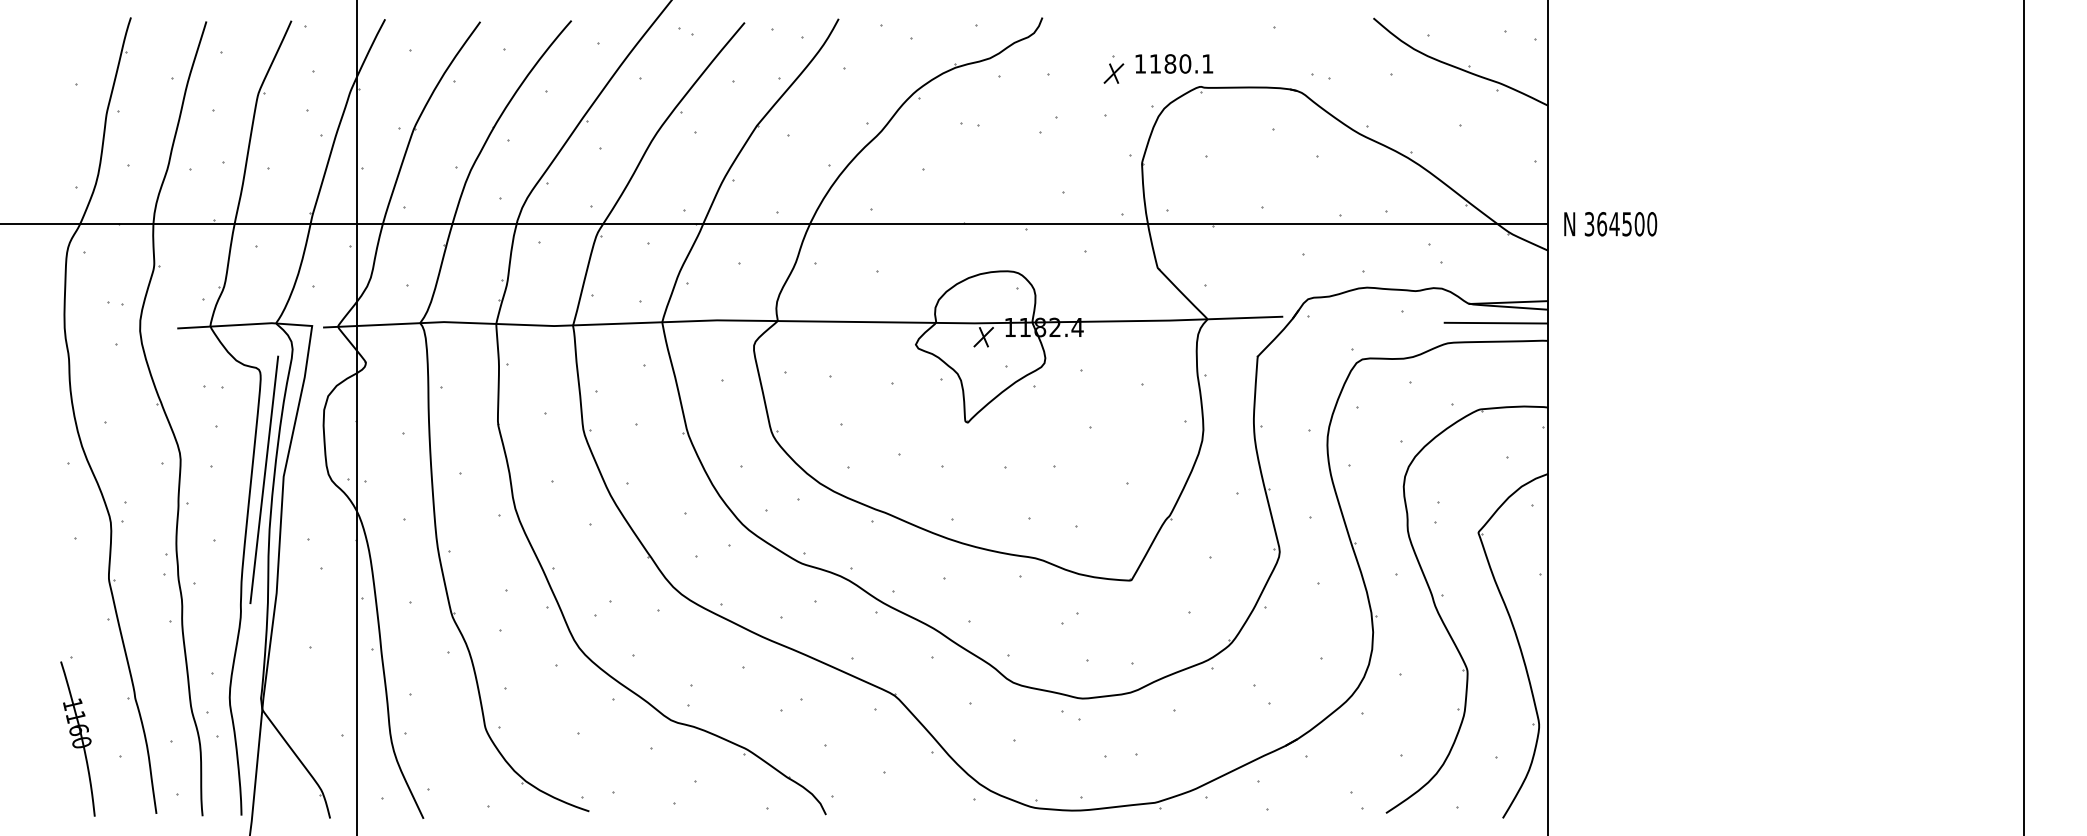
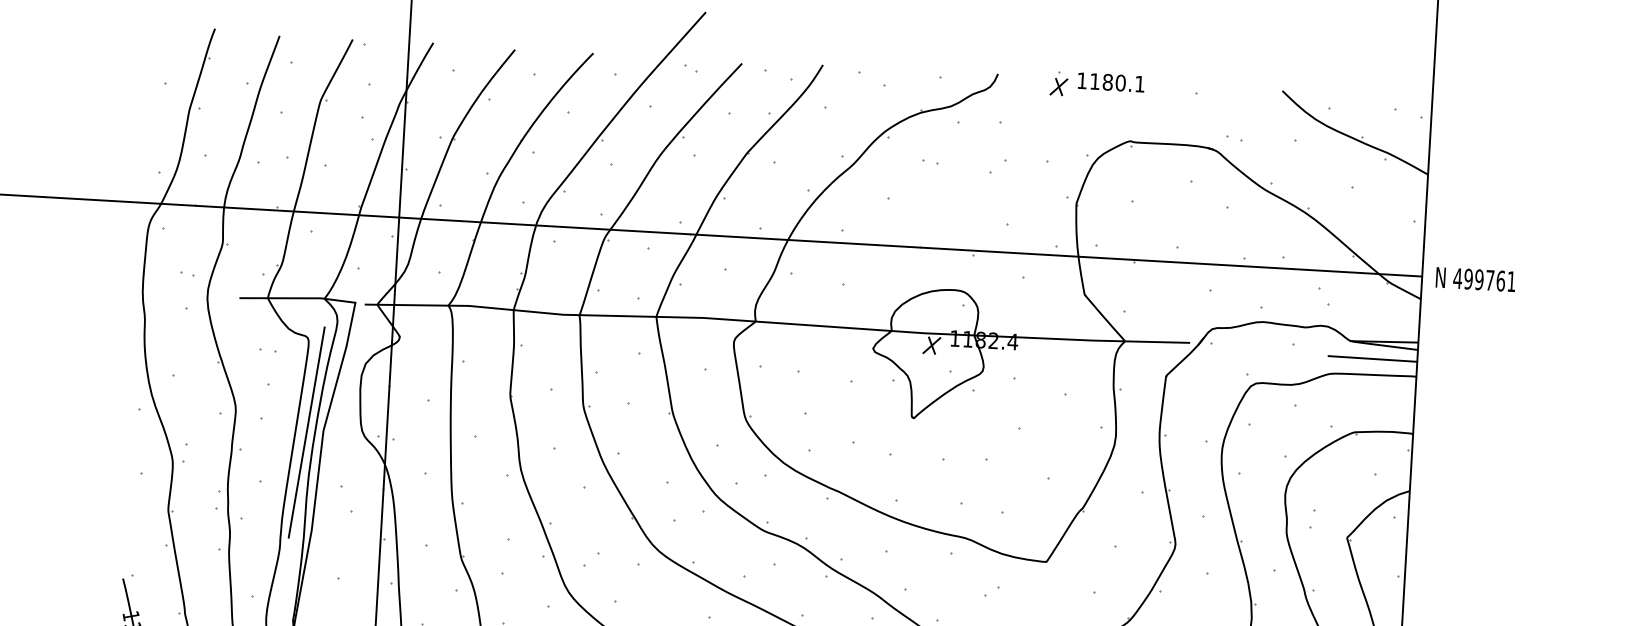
text: (1174, 63) -> (1111, 82), moved
part: (1113, 69) -> (1058, 83), moved
text: (1620, 224) -> (1484, 280), 364500 -> 499761

